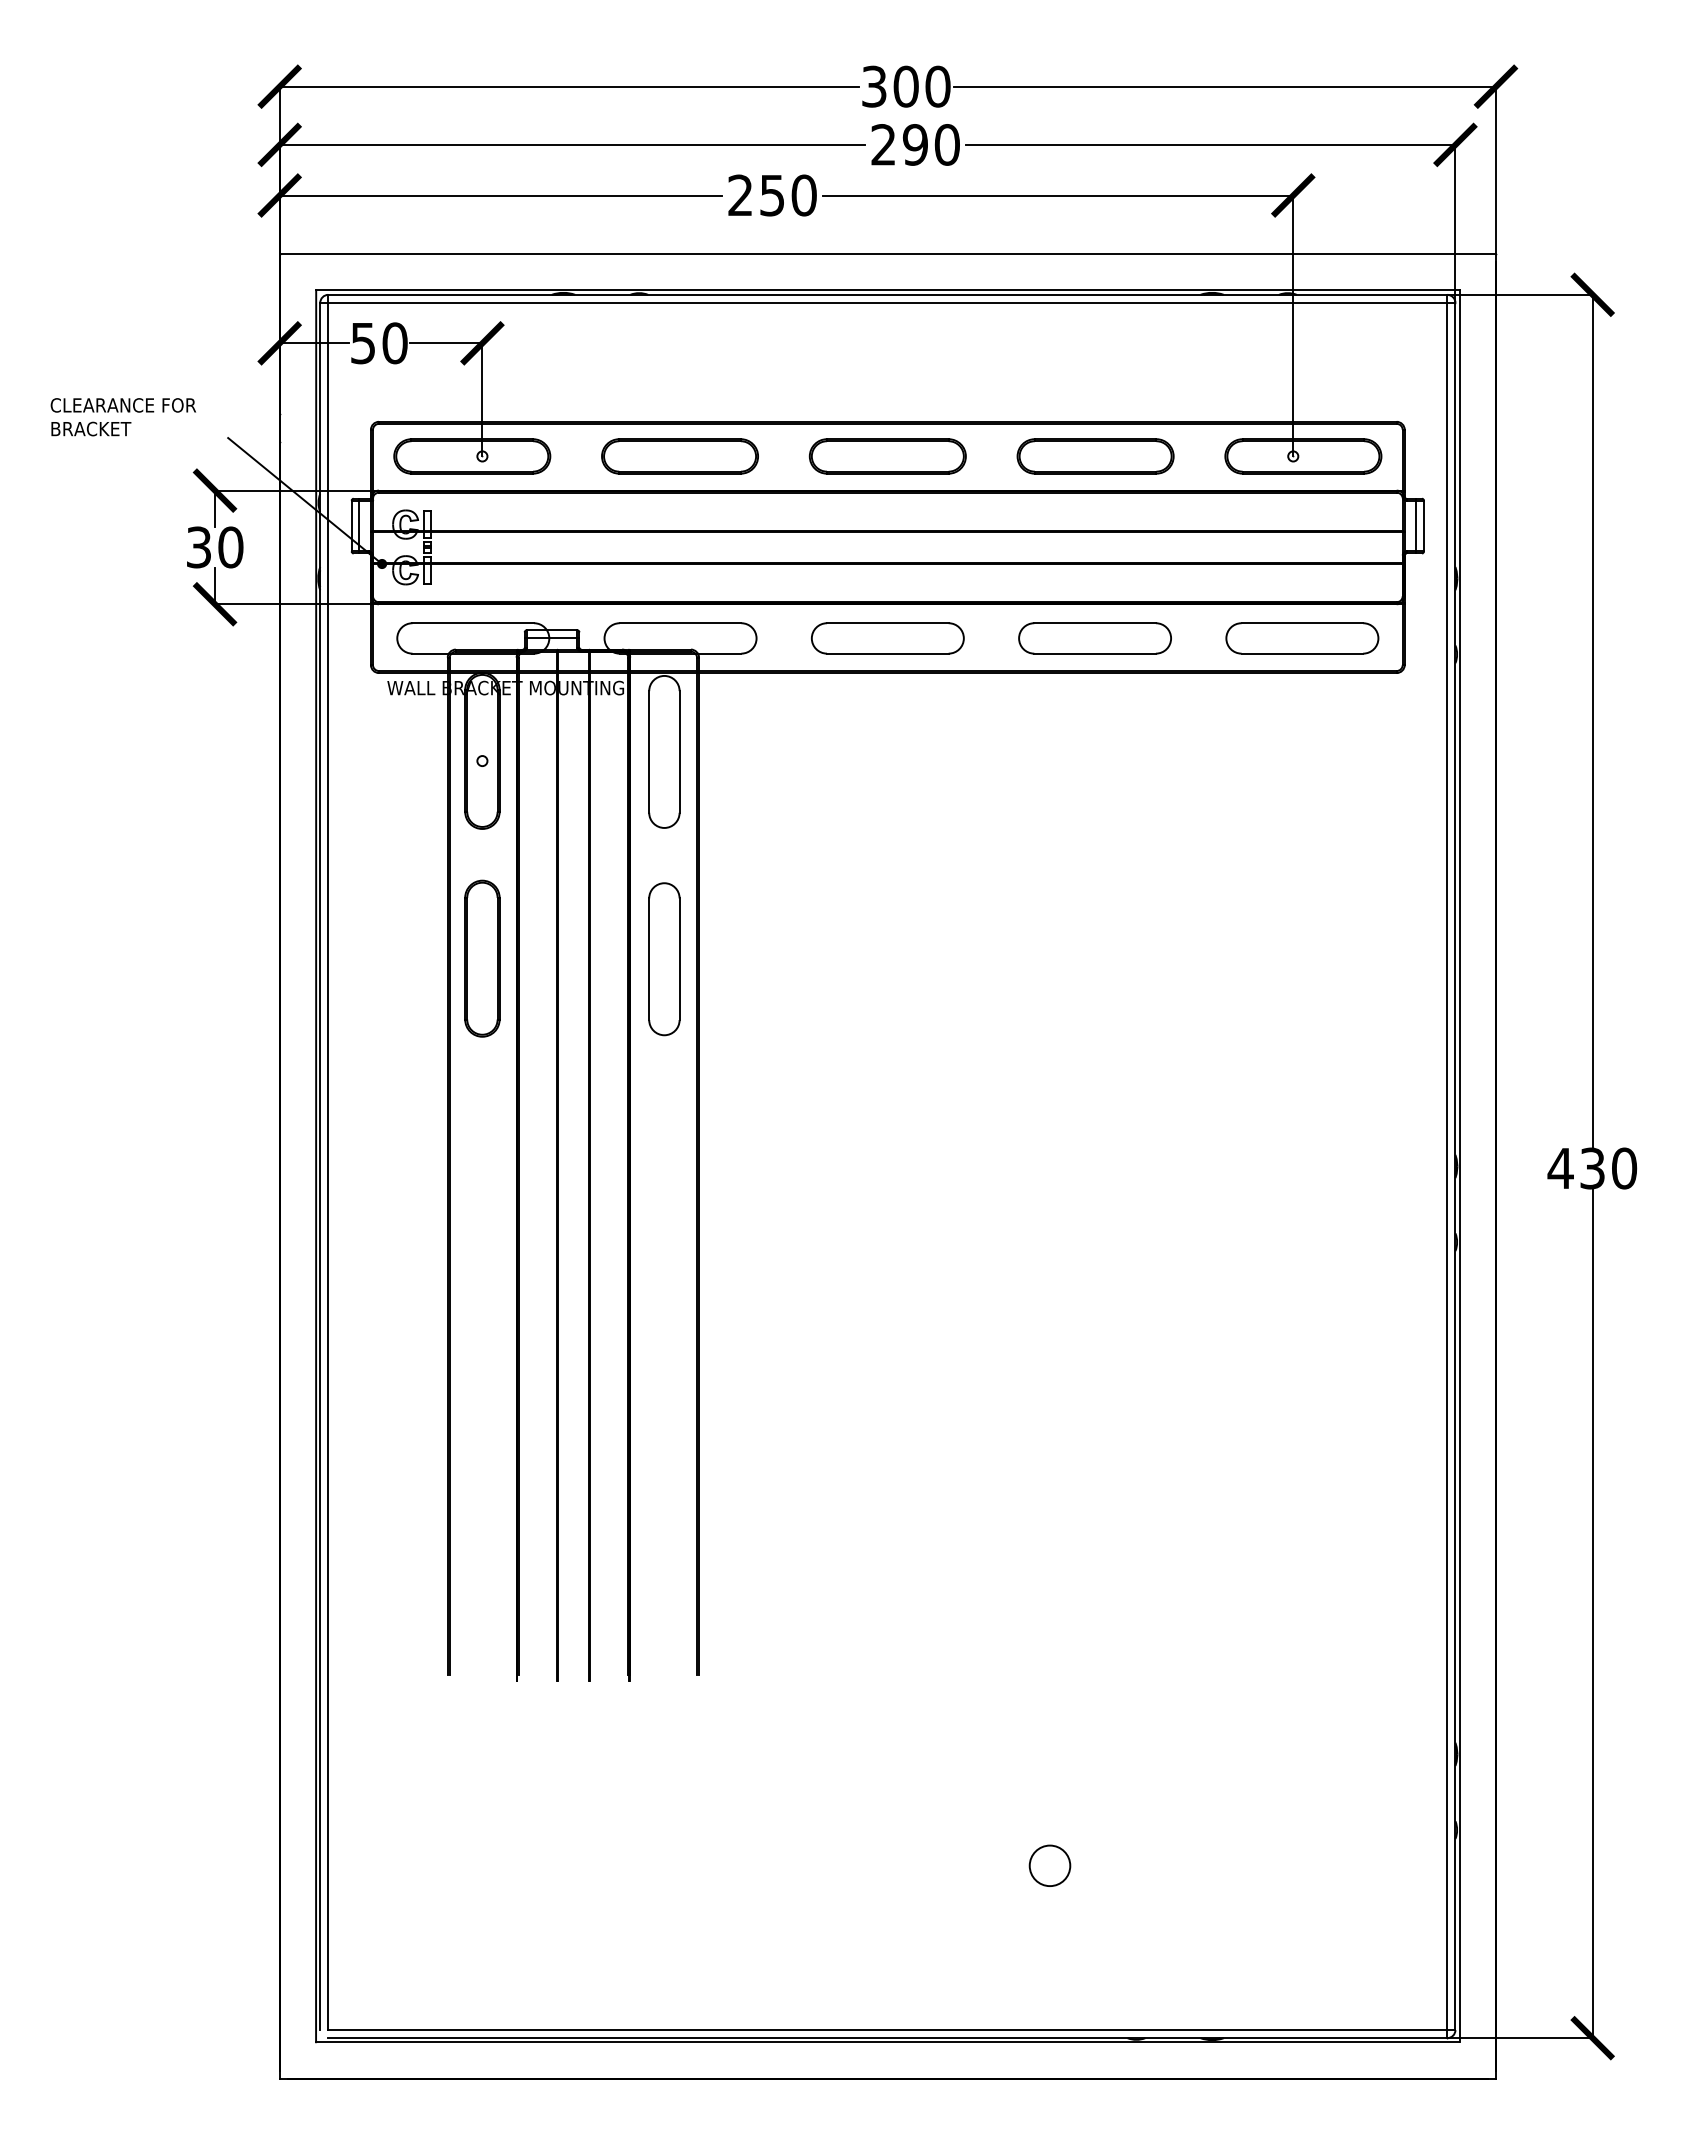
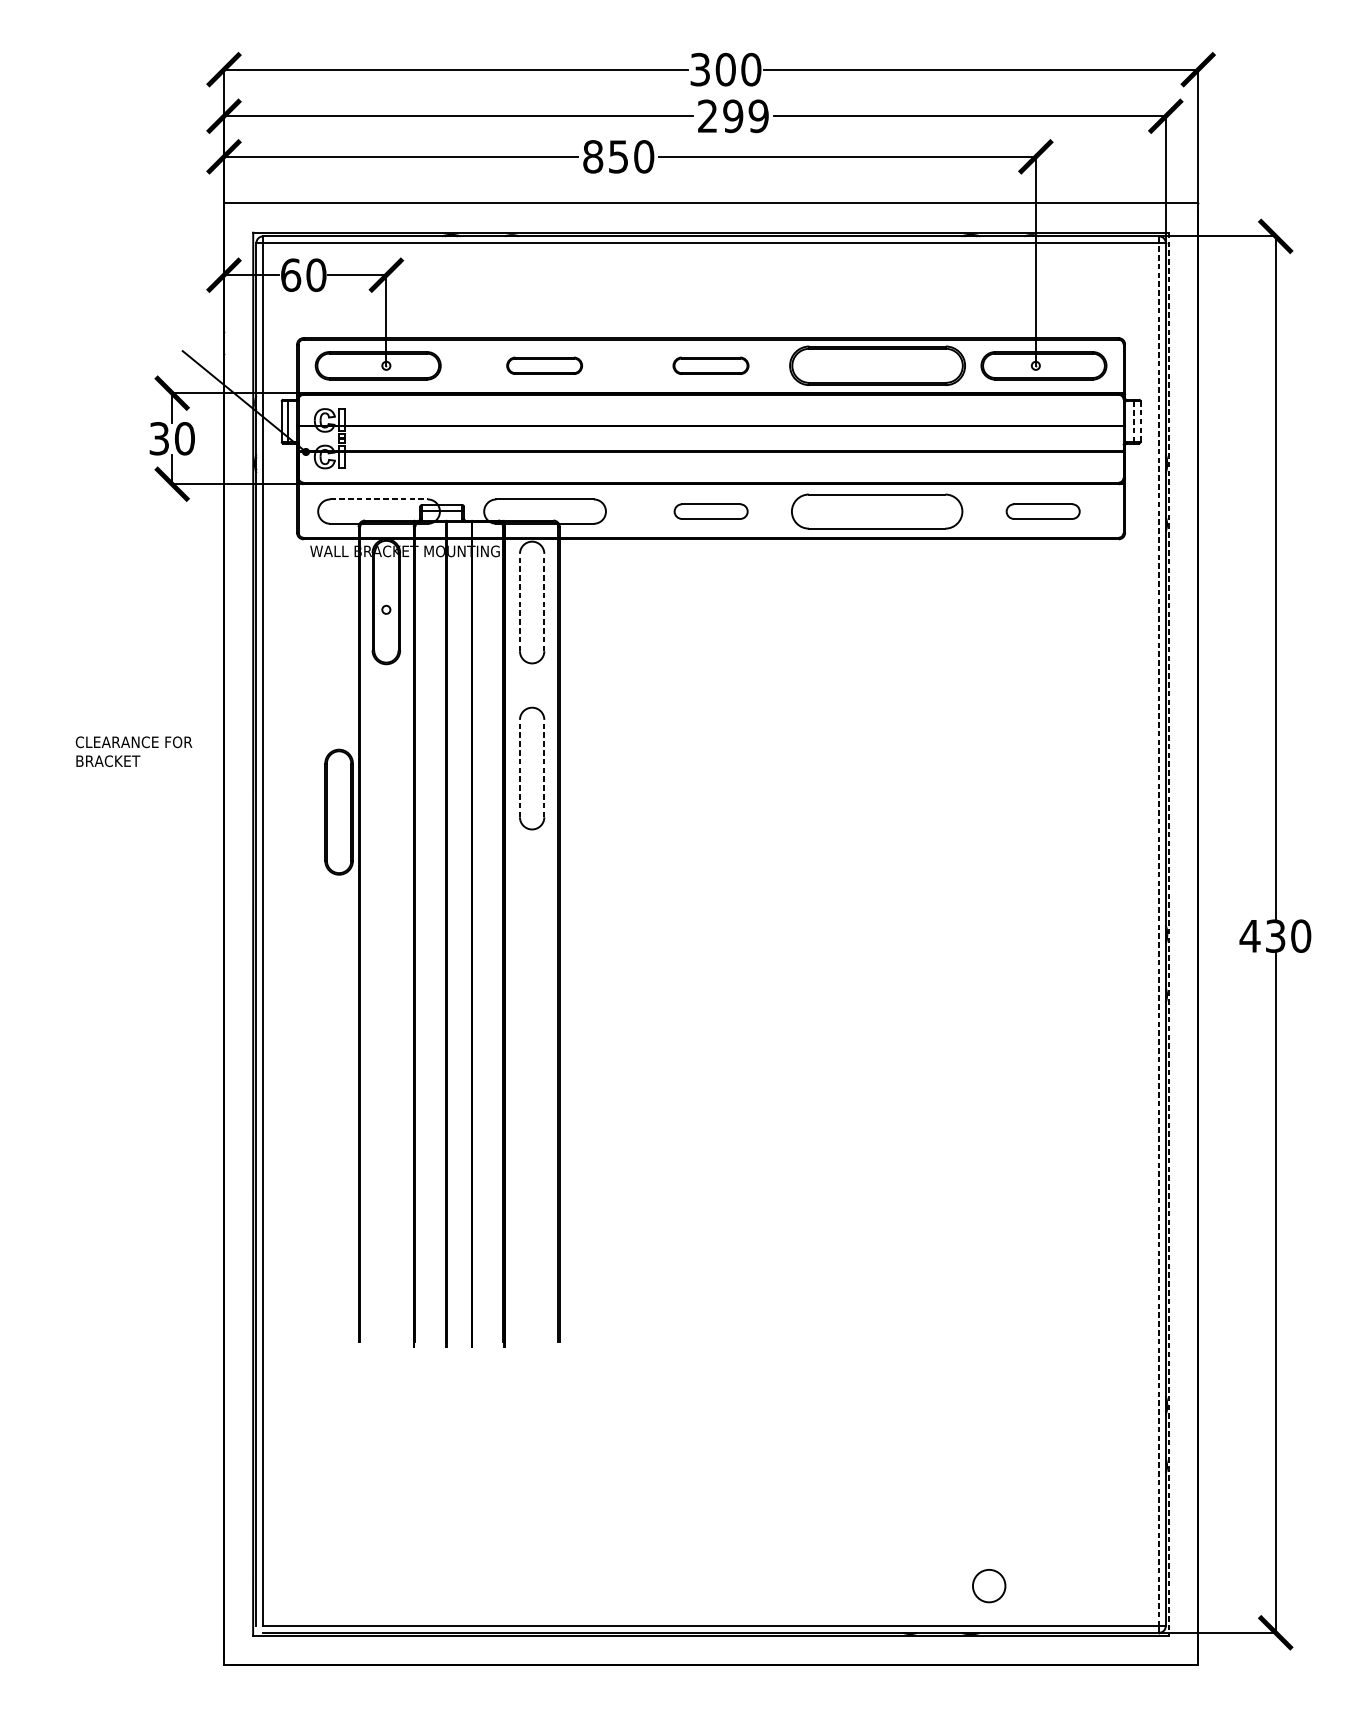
text: (946, 144) -> (758, 115), 290 -> 299
text: (740, 195) -> (593, 156), 250 -> 850
text: (363, 343) -> (291, 275), 50 -> 60
text: (123, 417) -> (134, 751), moved
part: (679, 456) -> (544, 365), size x0.6
part: (887, 456) -> (710, 365), size x0.6
part: (1095, 456) -> (877, 365), size x1.4
line: (1424, 525) -> (1140, 421), solid -> dashed
line: (1416, 526) -> (1134, 421), solid -> dashed
line: (473, 623) -> (379, 499), solid -> dashed
part: (887, 638) -> (710, 511), size x0.6
part: (1094, 638) -> (876, 511), size x1.4
part: (1302, 638) -> (1043, 511), size x0.6
line: (649, 751) -> (520, 602), solid -> dashed
line: (679, 751) -> (544, 602), solid -> dashed
part: (482, 958) -> (339, 812), moved
line: (649, 959) -> (520, 768), solid -> dashed
line: (679, 959) -> (544, 768), solid -> dashed
line: (1447, 1166) -> (1159, 934), solid -> dashed
line: (1459, 1166) -> (1169, 934), solid -> dashed
circle: (1049, 1865) -> (988, 1585), moved

